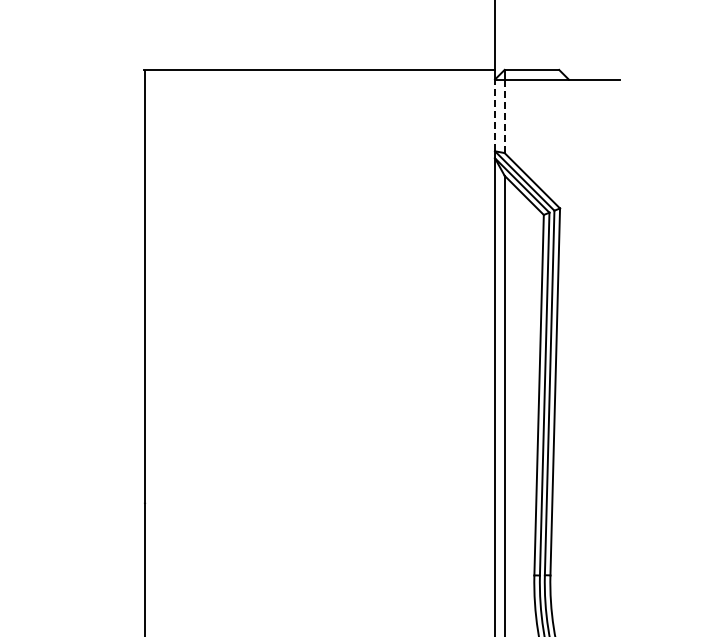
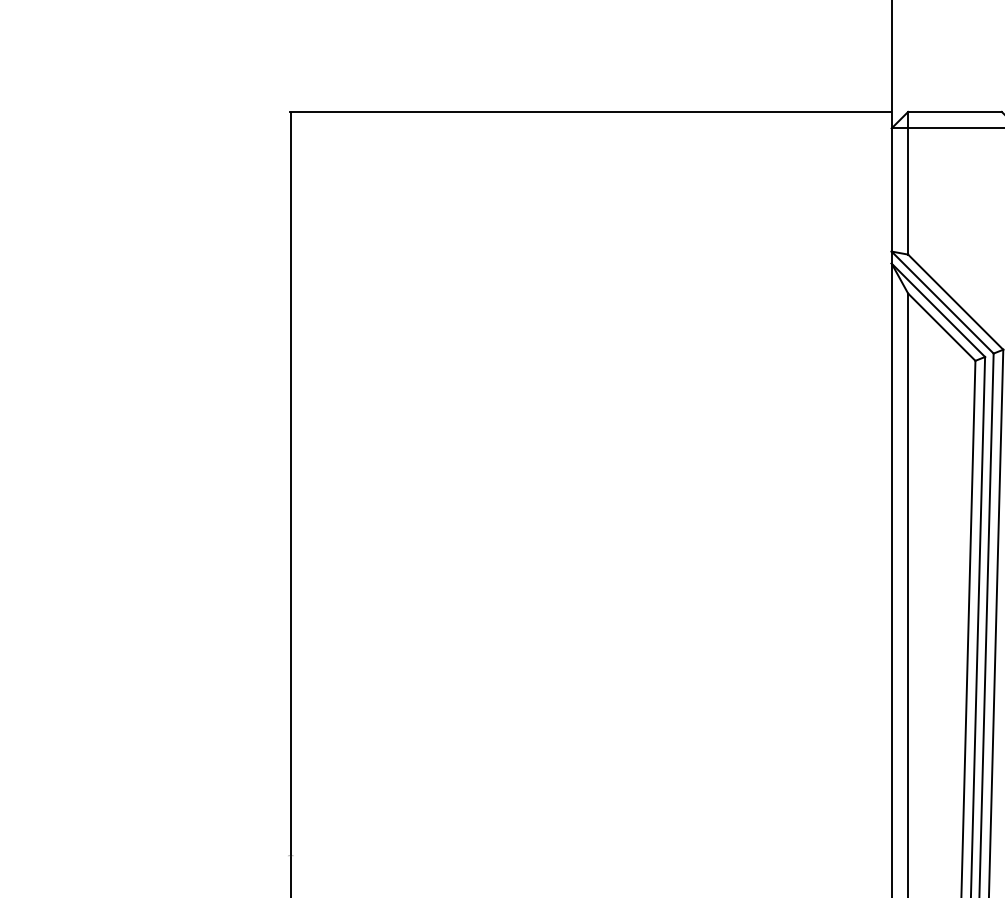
line: (495, 115) -> (892, 190), dashed -> solid
line: (504, 116) -> (907, 191), dashed -> solid

